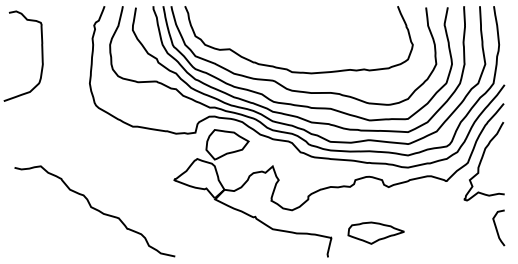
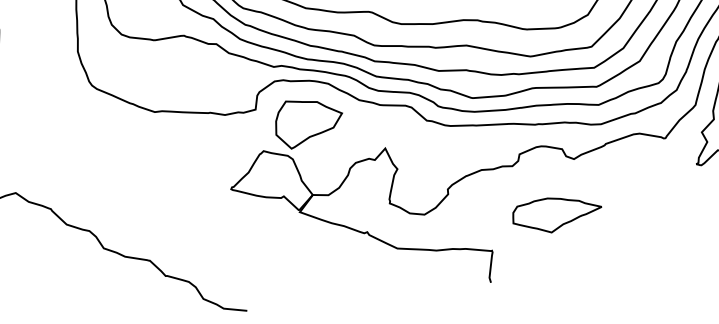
part: (375, 232) -> (555, 213), moved

